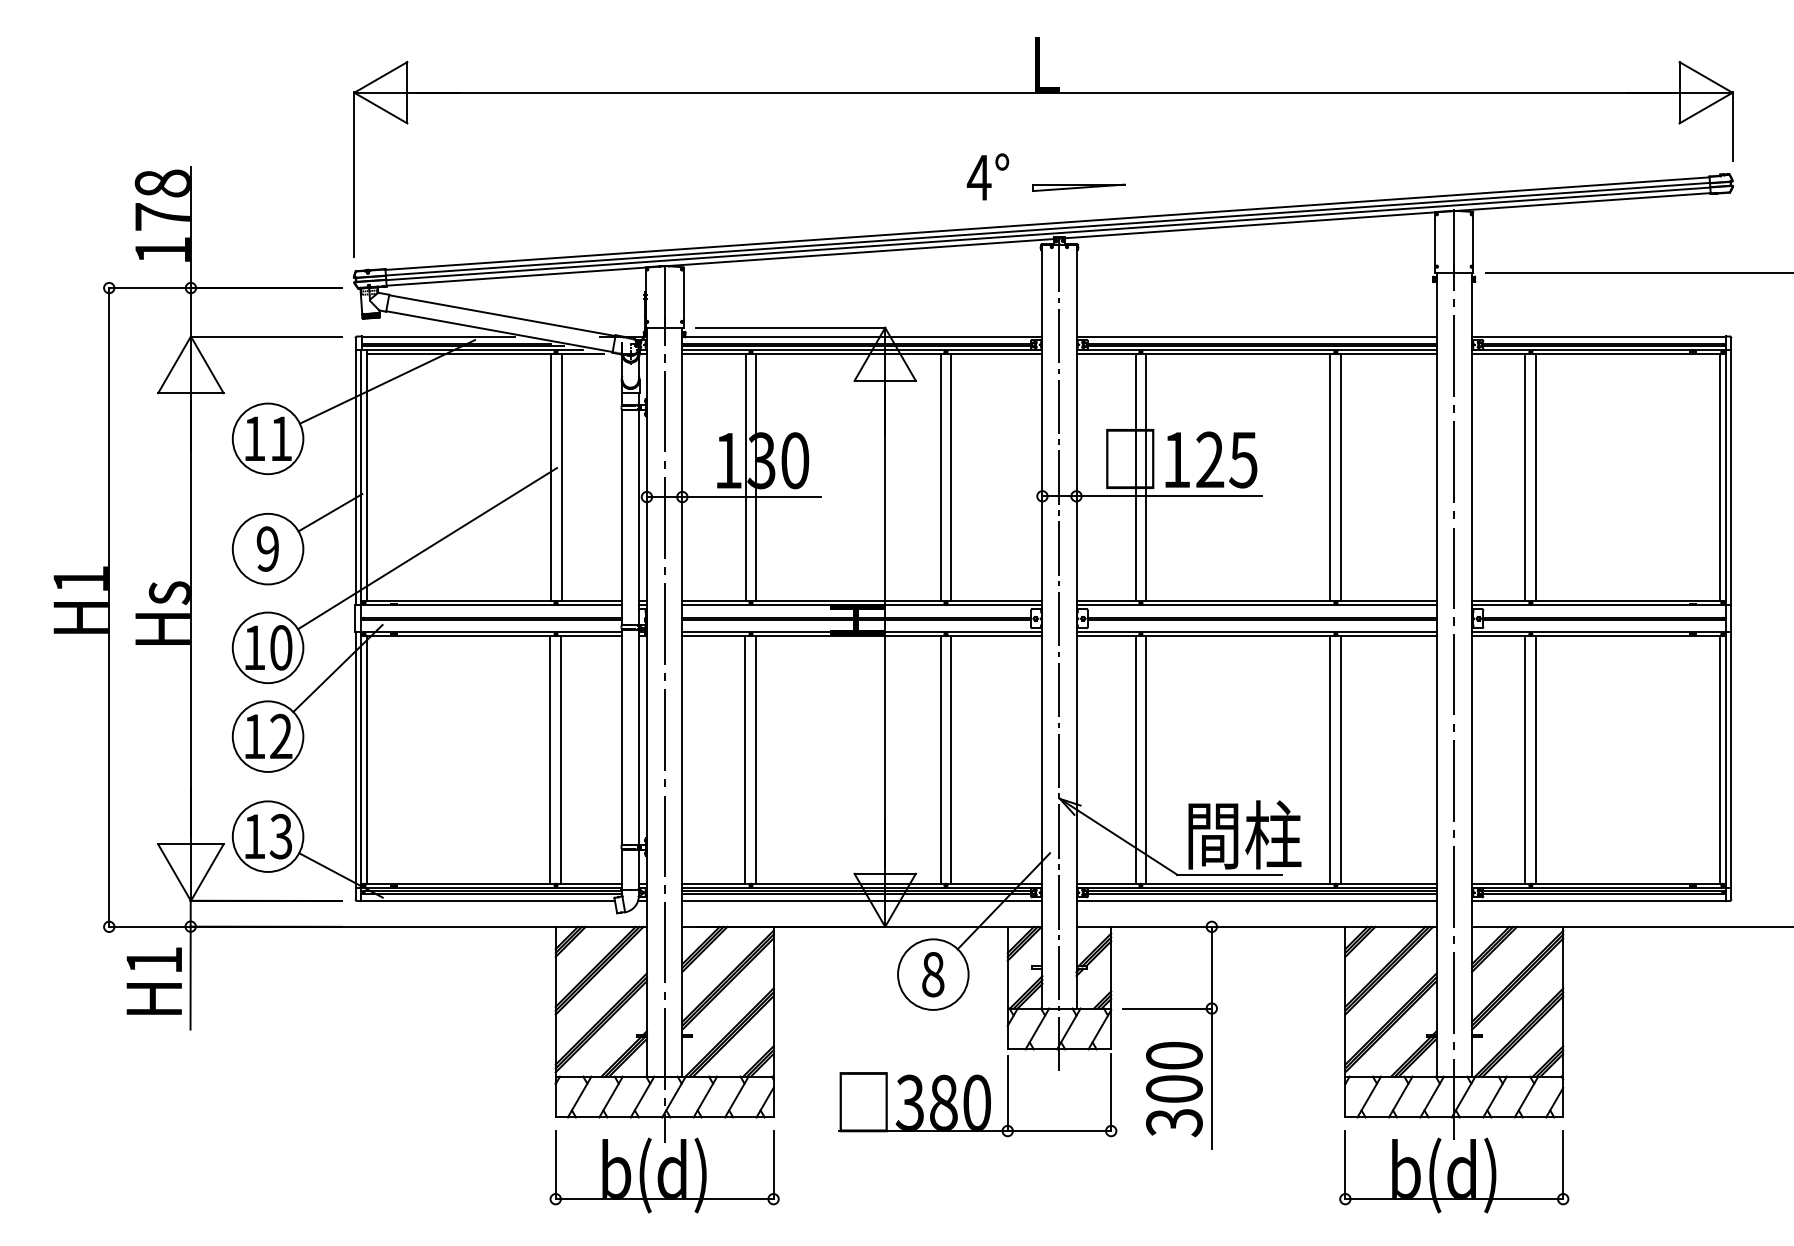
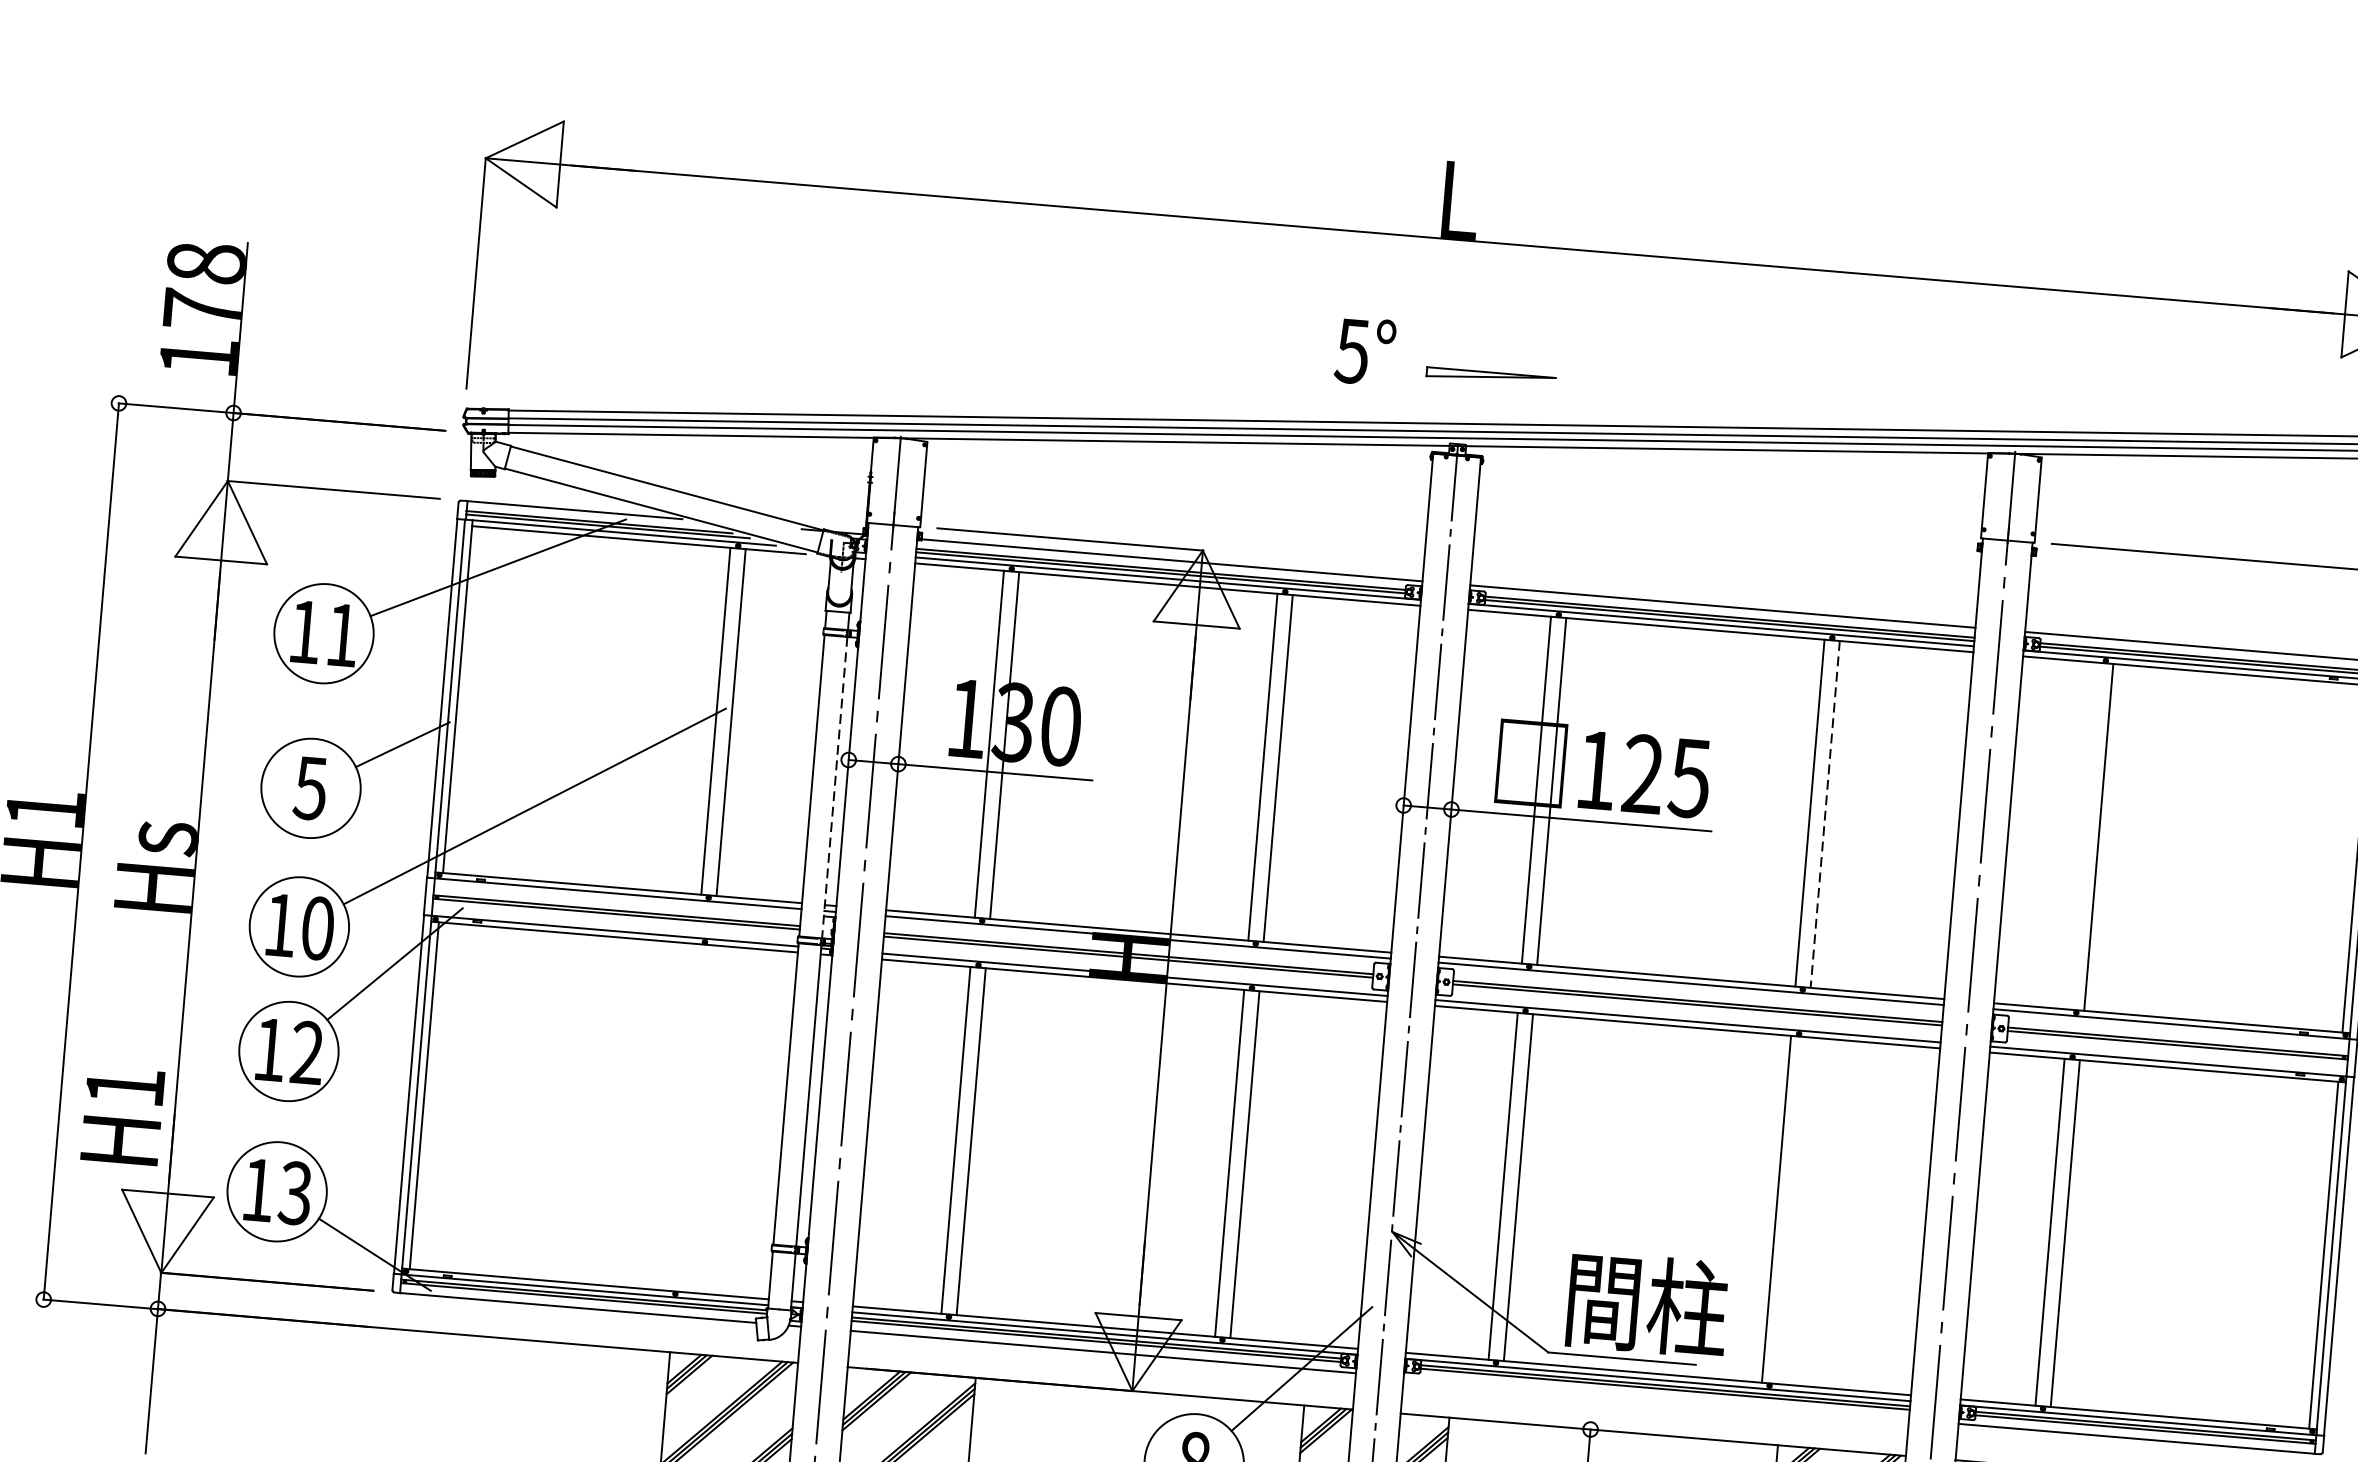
text: (978, 178) -> (1351, 352), 4° -> 5°
line: (1341, 477) -> (1825, 814), solid -> dashed
line: (1525, 477) -> (2083, 836), removed
line: (638, 517) -> (834, 787), solid -> dashed
text: (267, 548) -> (310, 787), 9 -> 5
line: (550, 759) -> (682, 1116), removed
line: (561, 759) -> (697, 1118), removed
line: (1341, 759) -> (1792, 1209), removed
line: (1256, 900) -> (1656, 1397), removed
text: (153, 980) -> (121, 1114), moved

